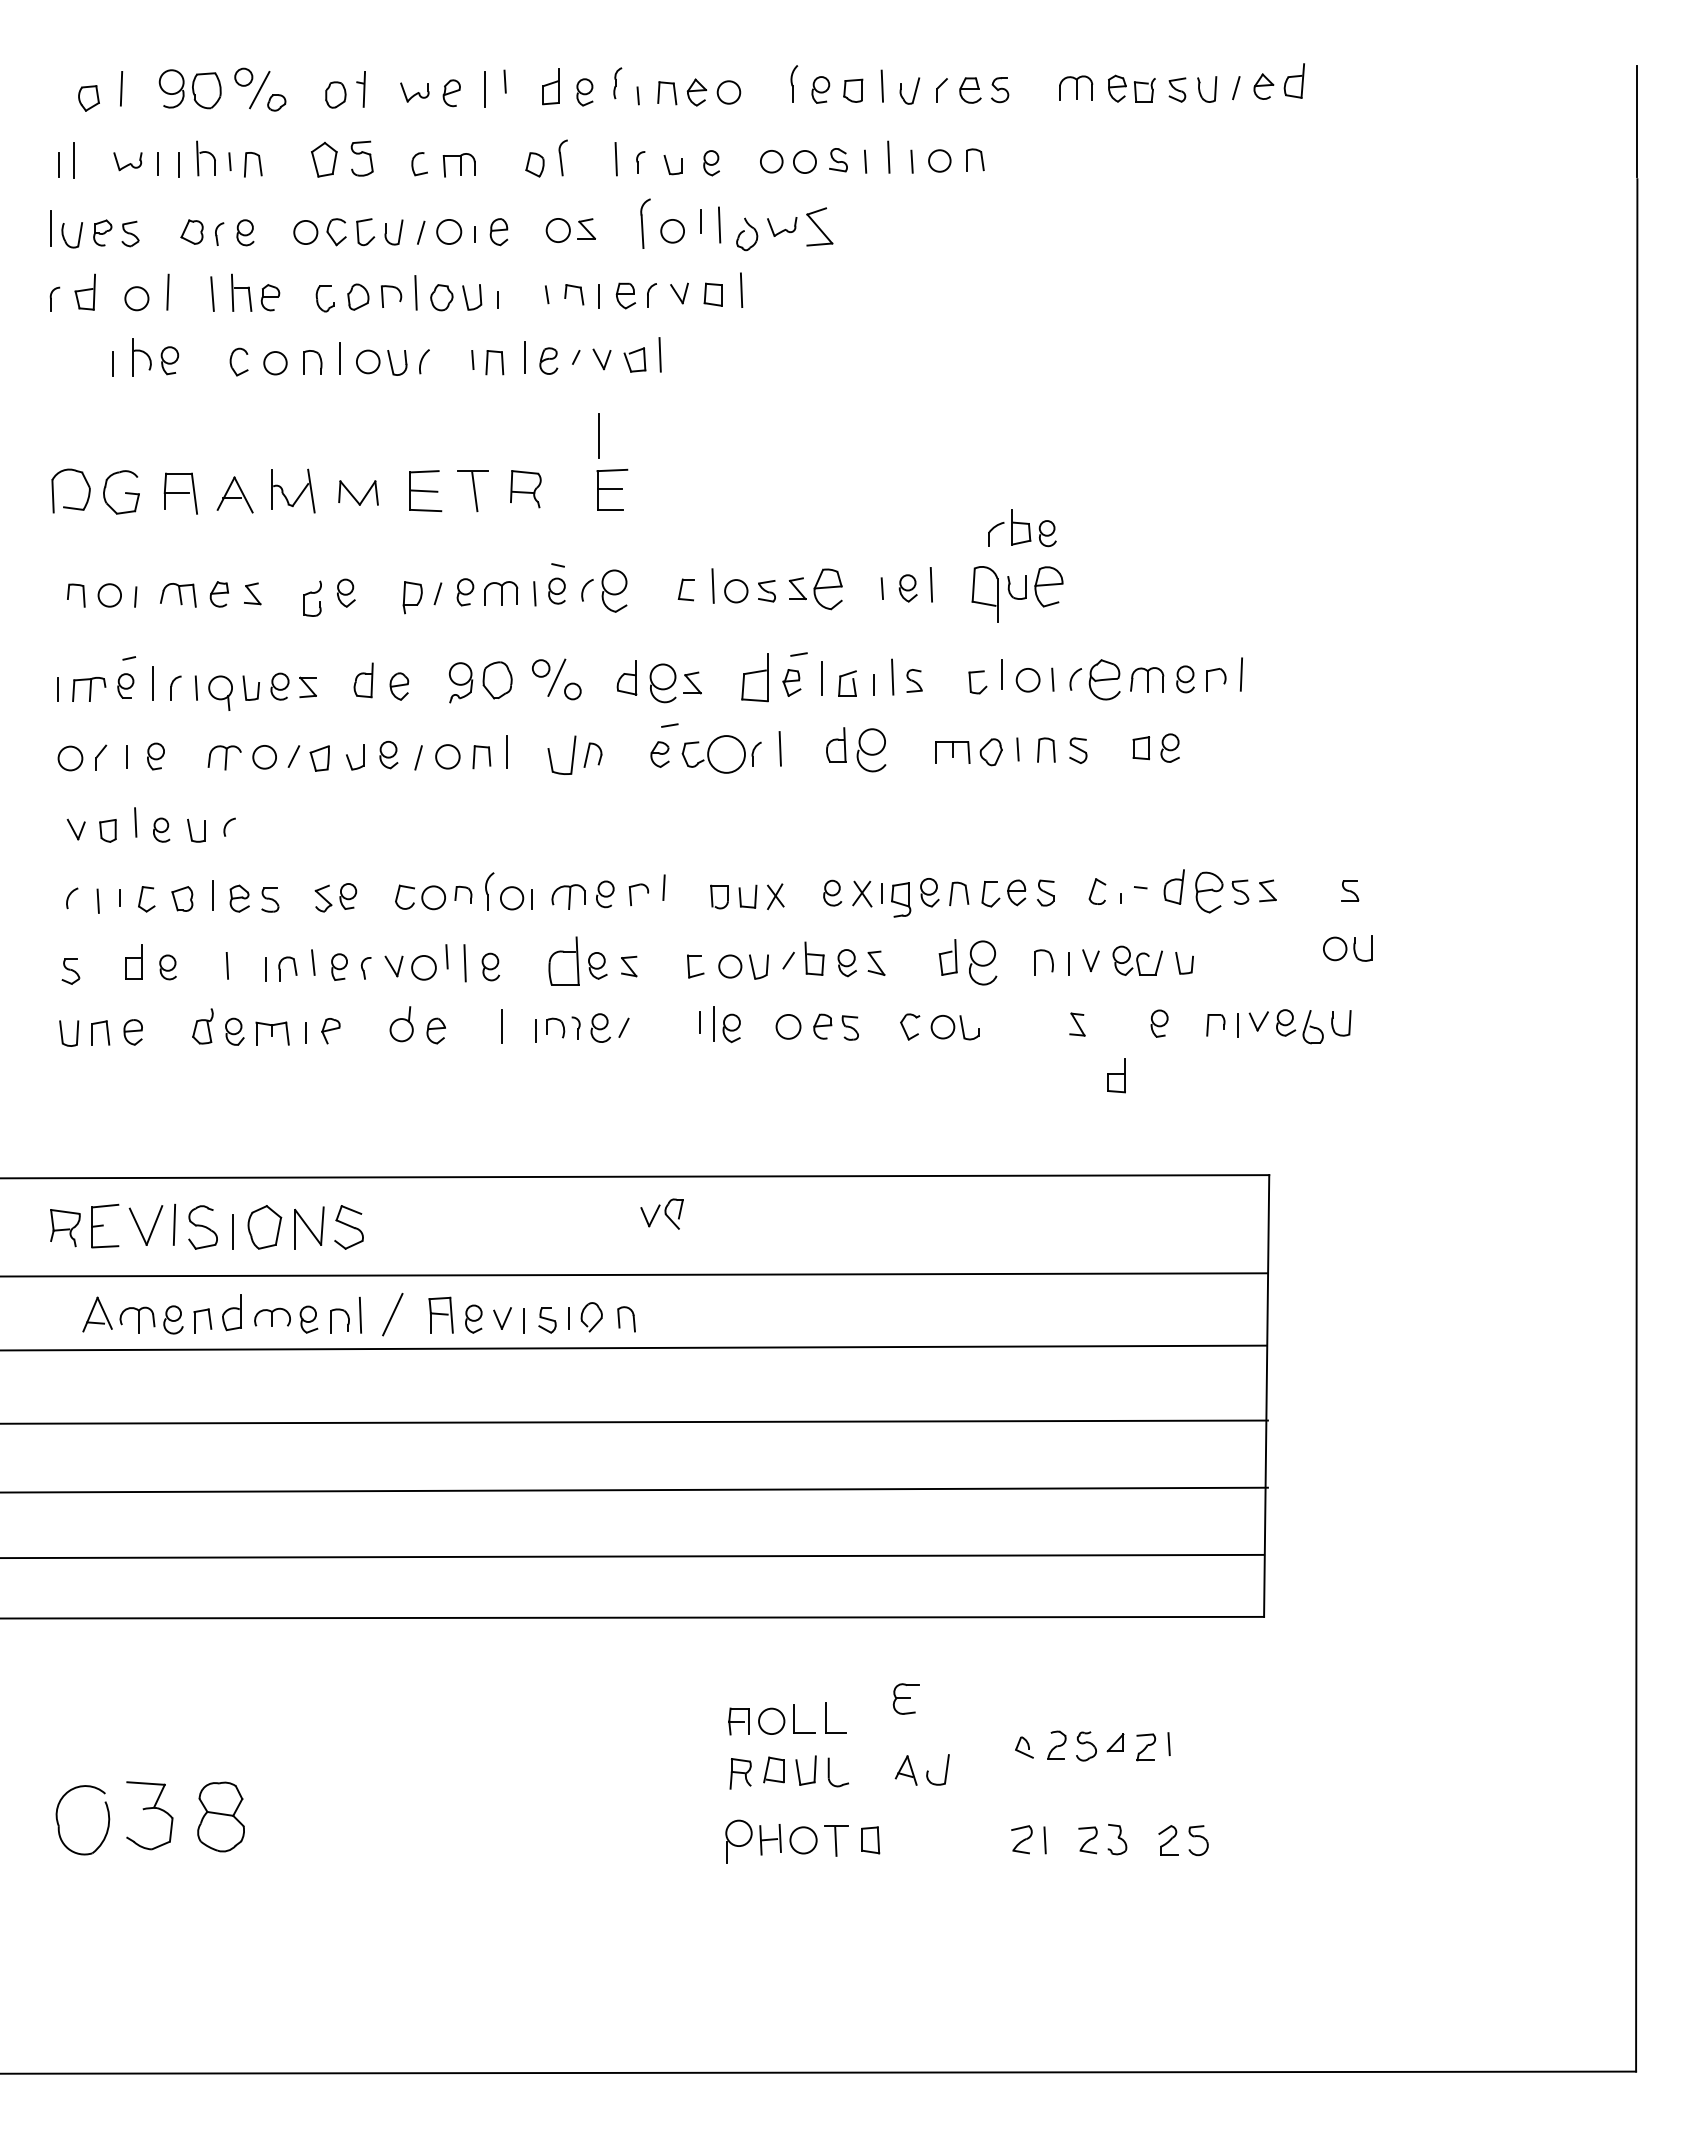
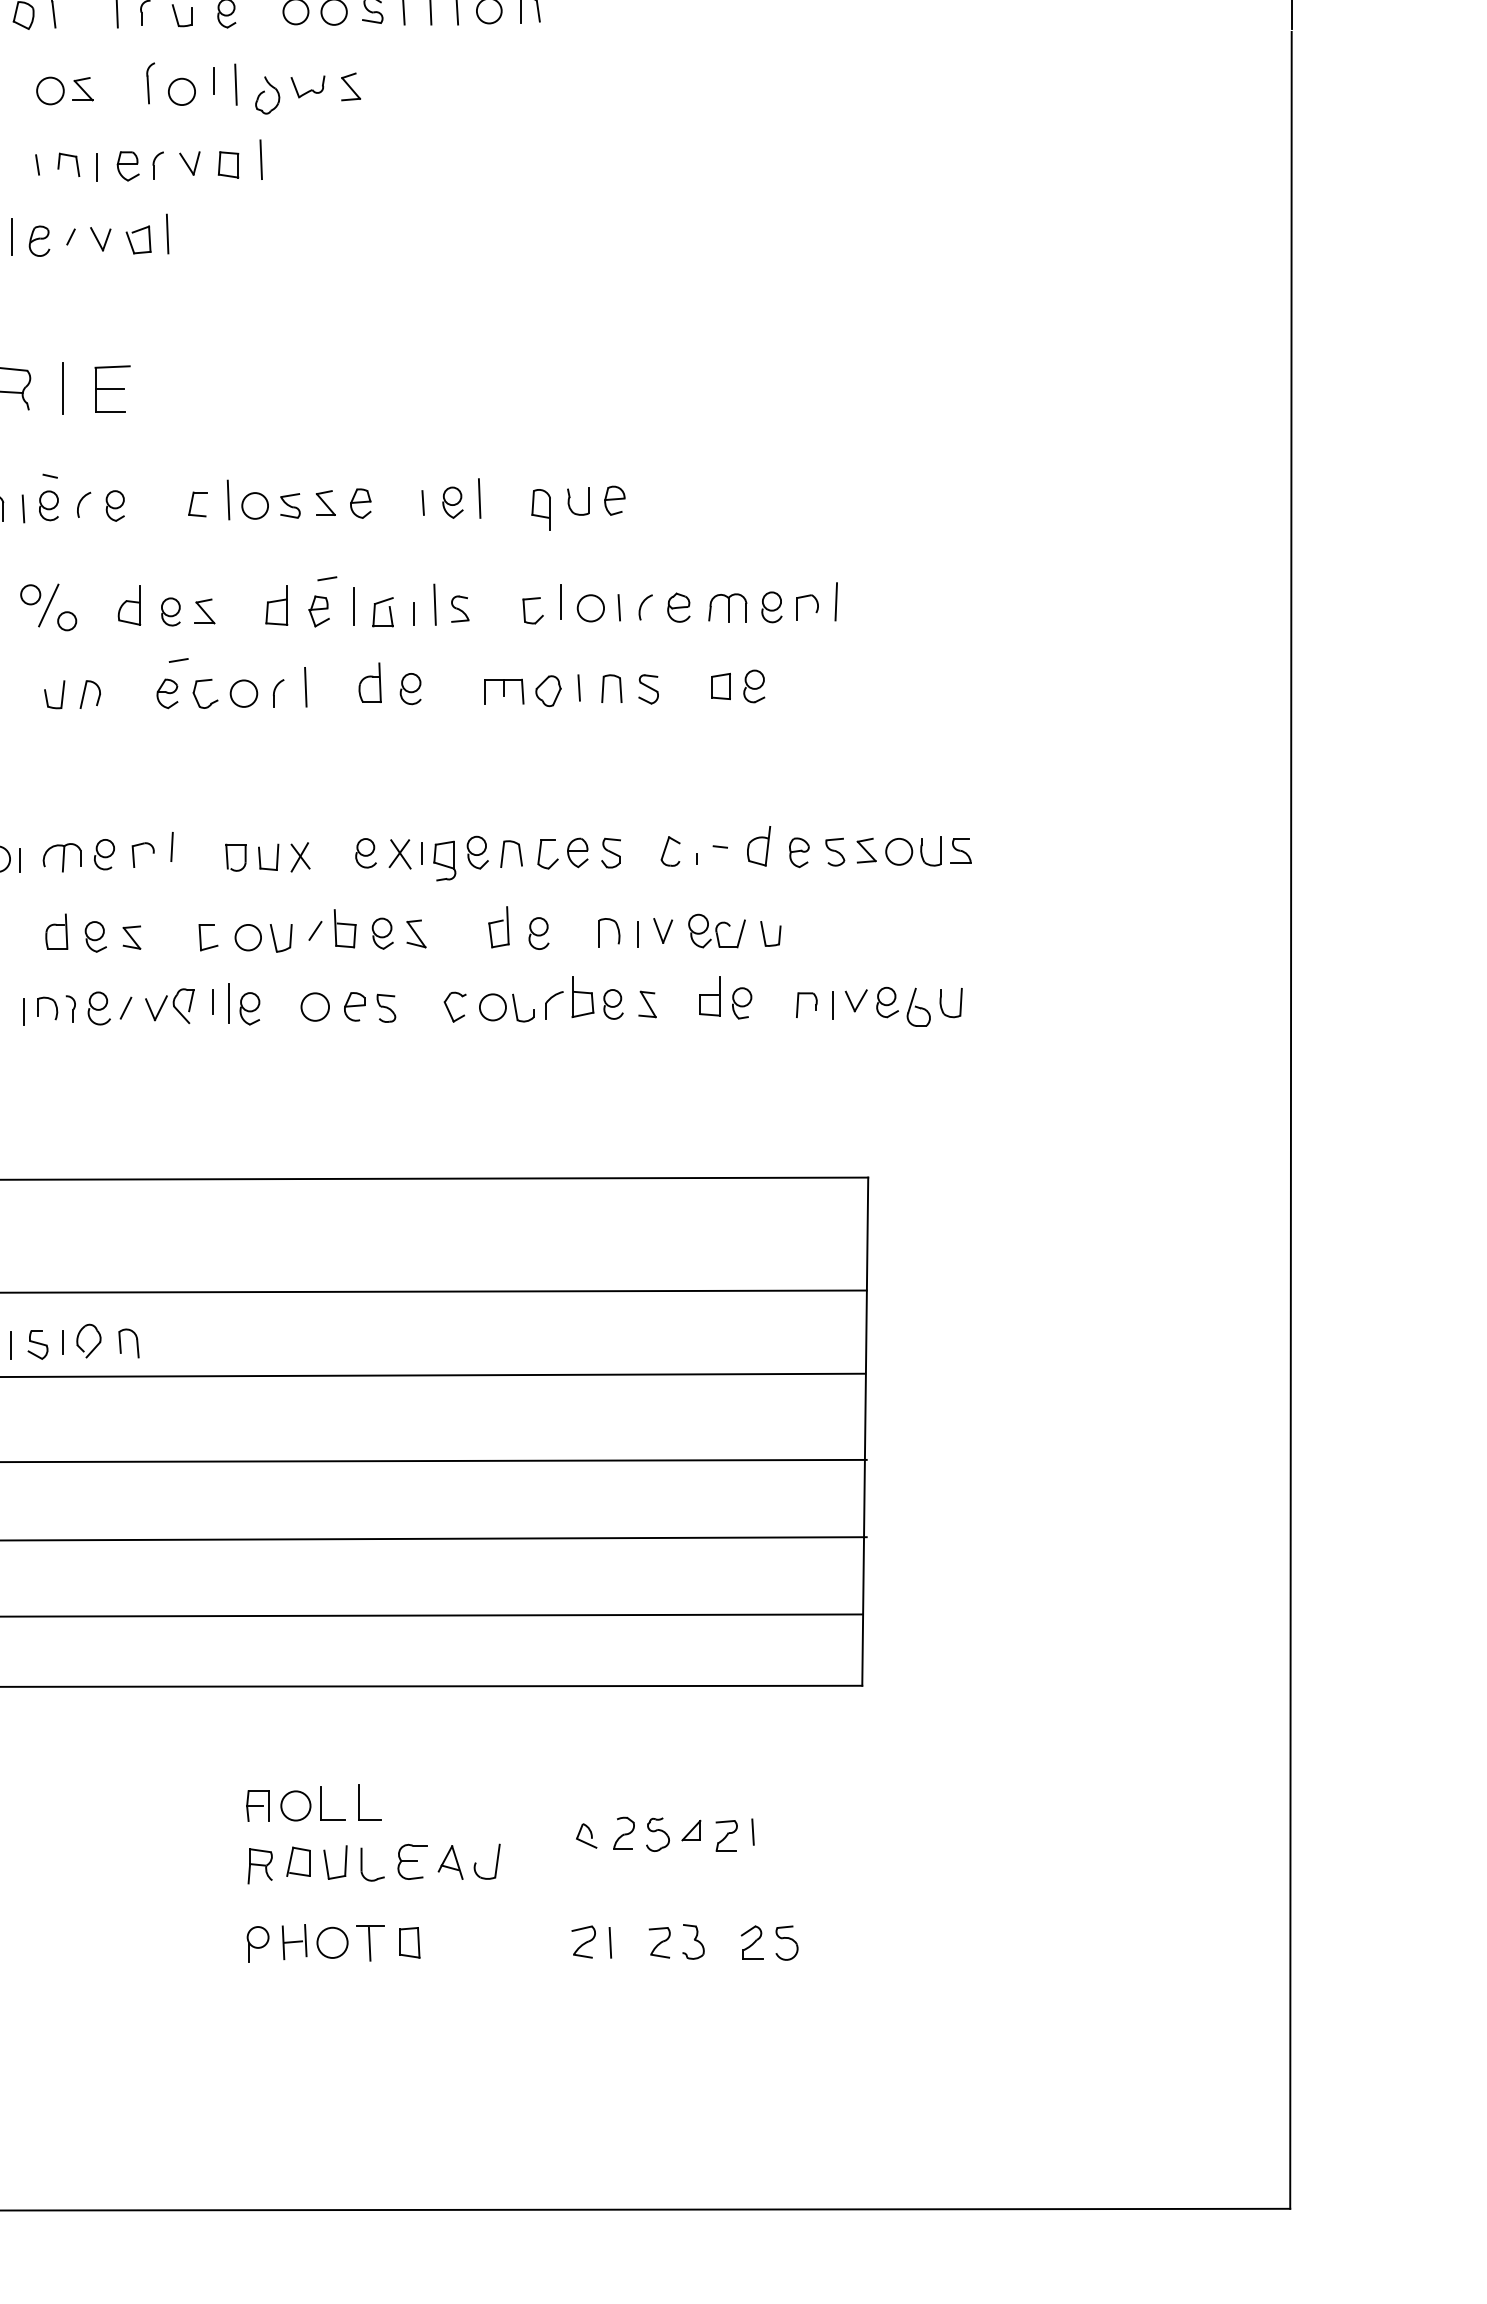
part: (645, 223) -> (150, 82), size x0.71
part: (819, 226) -> (350, 86), size x0.62
line: (598, 435) -> (62, 387), moved
part: (1022, 528) -> (584, 998), moved
part: (1048, 586) -> (614, 500), size x0.62
part: (827, 588) -> (360, 502), size x0.62
part: (614, 591) -> (115, 506), size x0.62
part: (984, 594) -> (540, 509), size x0.62
part: (755, 677) -> (277, 605), size x0.71
part: (1104, 679) -> (678, 607), size x0.62
part: (662, 683) -> (170, 612), size x0.62
part: (871, 750) -> (410, 689), size x0.62
circle: (726, 753) -> (243, 692), size x0.62
part: (561, 755) -> (54, 694), size x0.62
part: (1209, 892) -> (799, 852), size x0.62
part: (1347, 948) -> (913, 851), moved
part: (563, 961) -> (56, 931), size x0.62
part: (982, 962) -> (538, 933), size x0.62
part: (1116, 1075) -> (709, 996), moved
part: (661, 1213) -> (169, 1005), moved
part: (905, 1698) -> (411, 1861), moved
part: (738, 1841) -> (257, 1944), size x0.71

